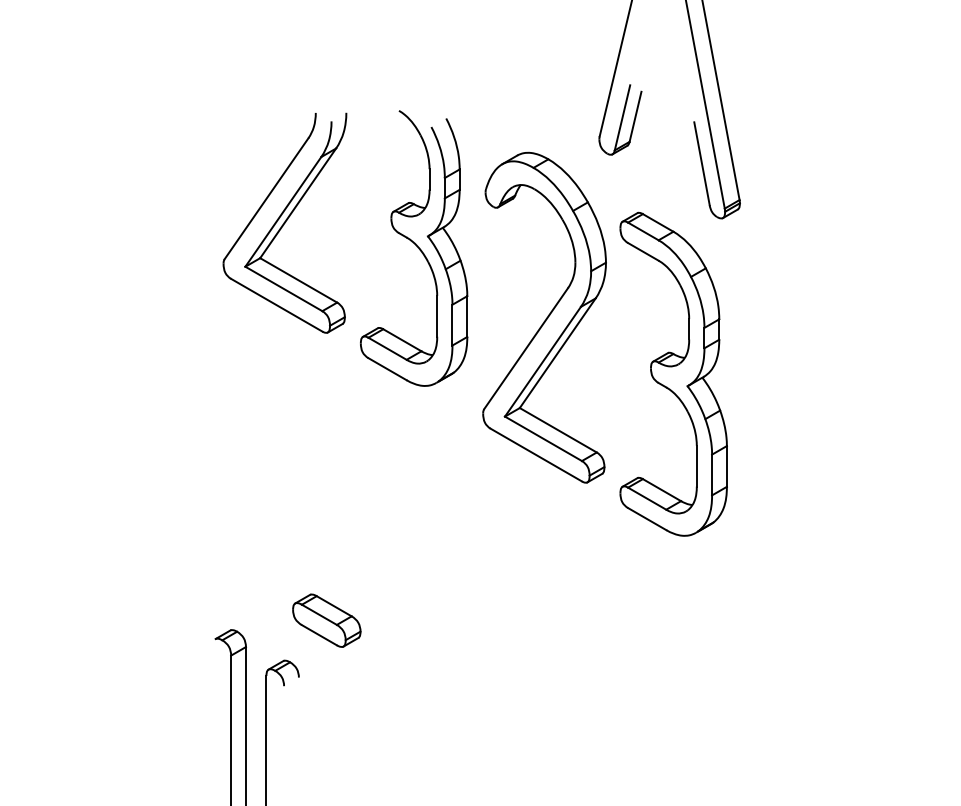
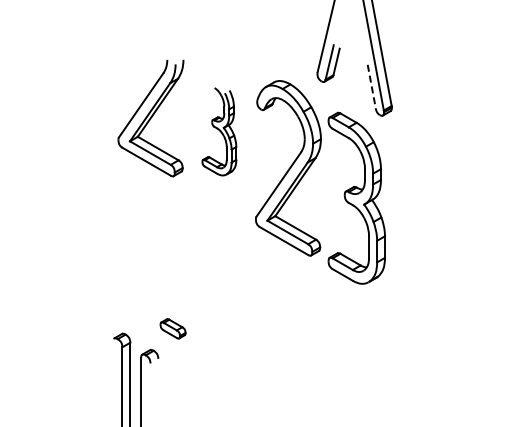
line: (701, 165) -> (371, 87), solid -> dashed
part: (414, 248) -> (219, 131), size x0.6
part: (325, 620) -> (172, 328), size x0.7

